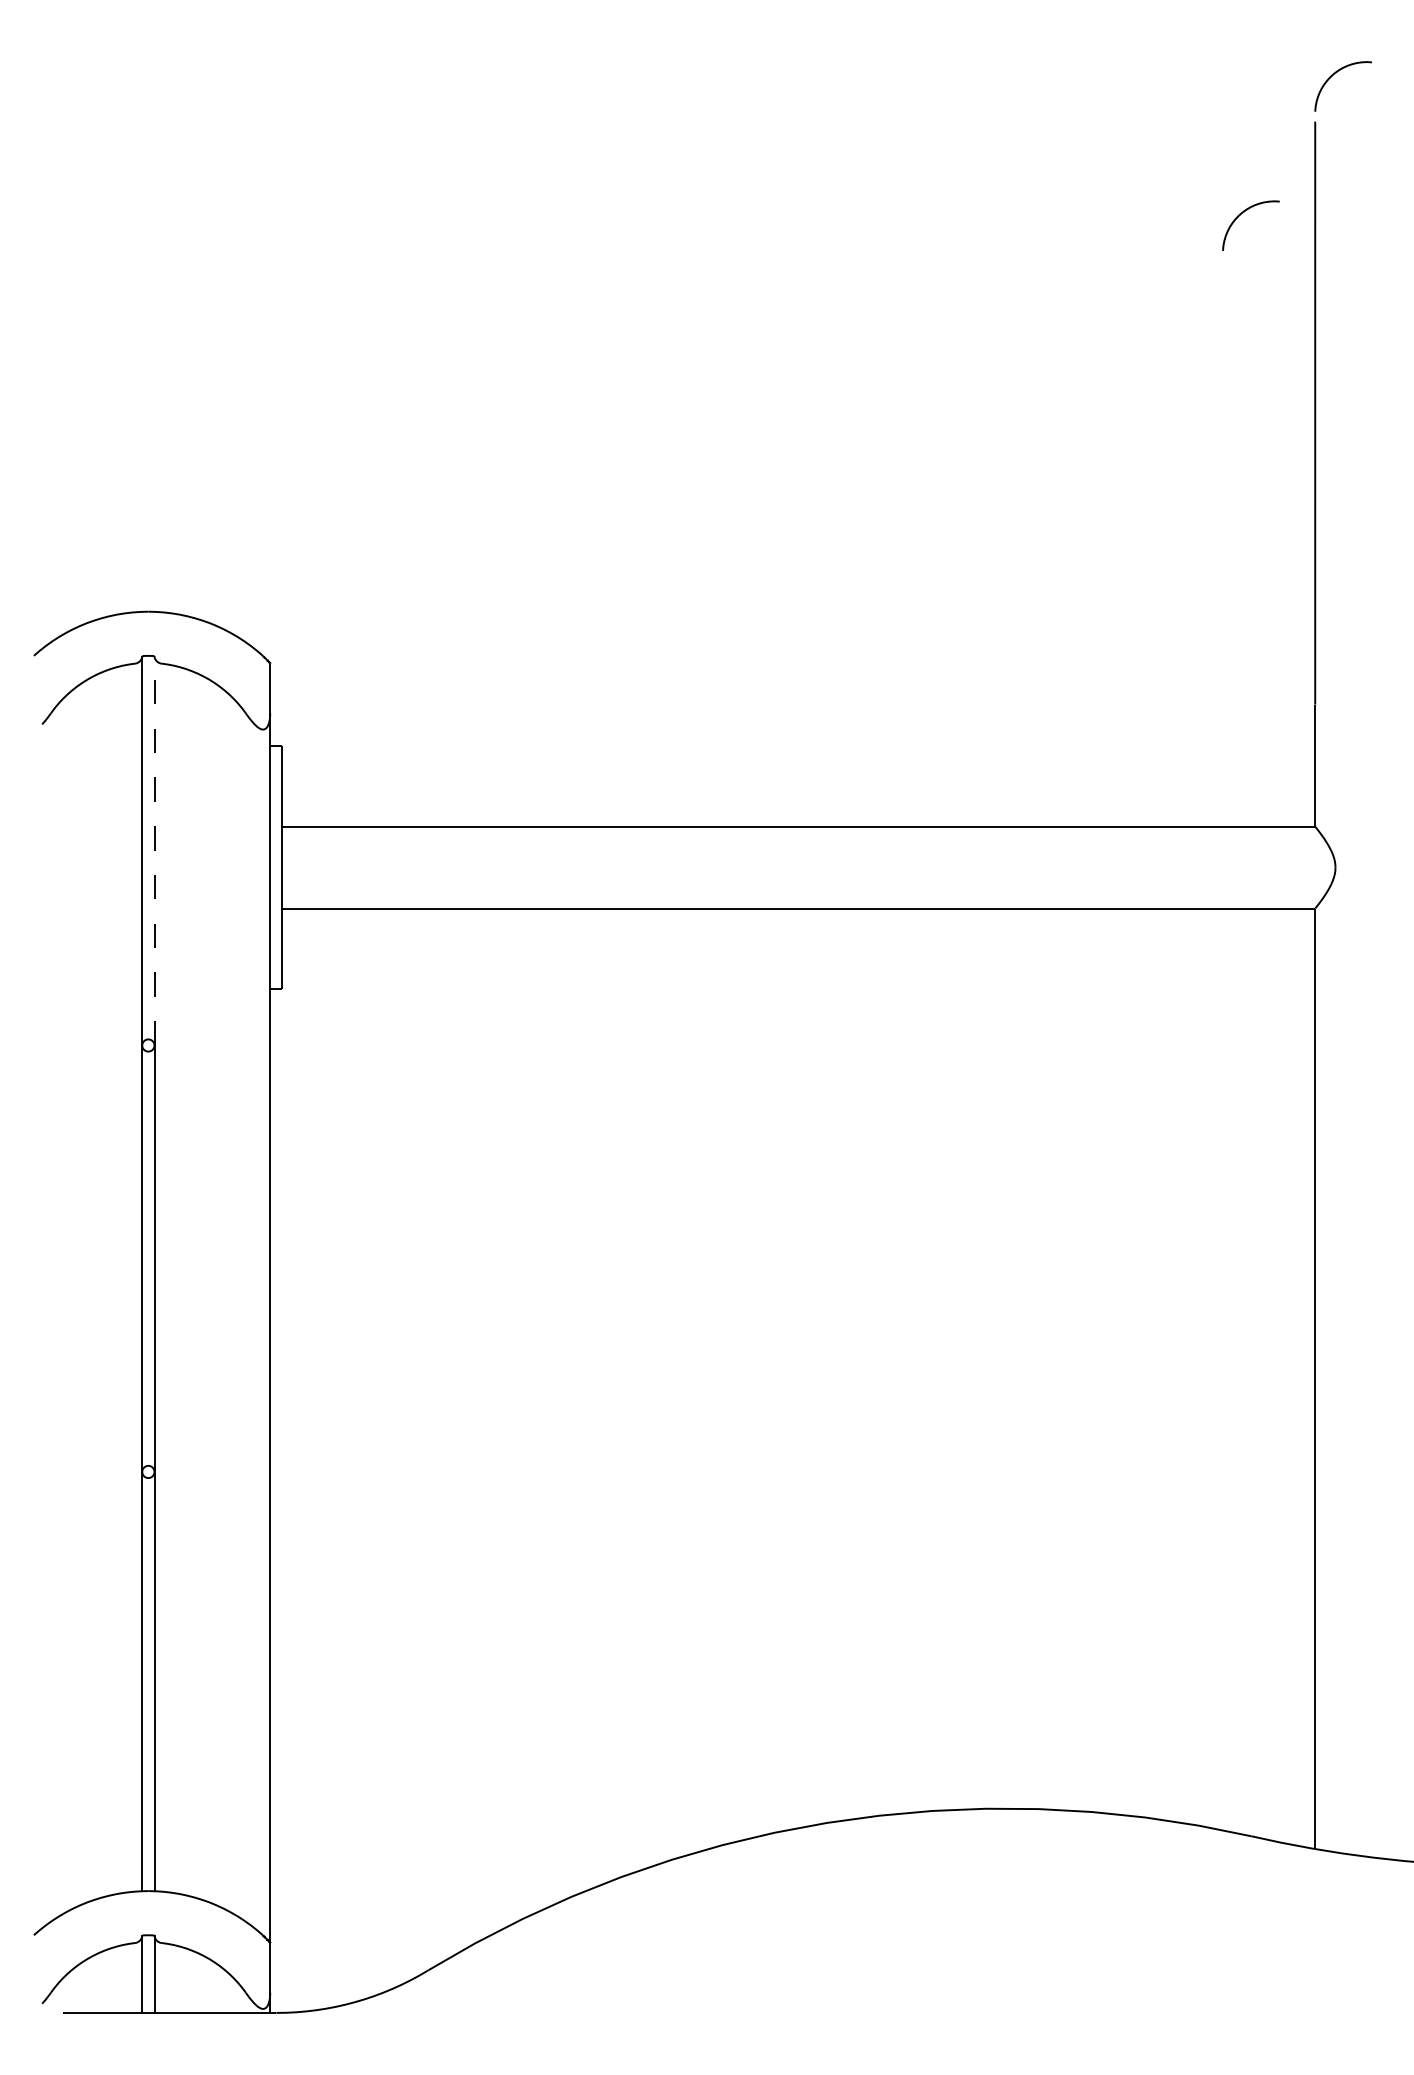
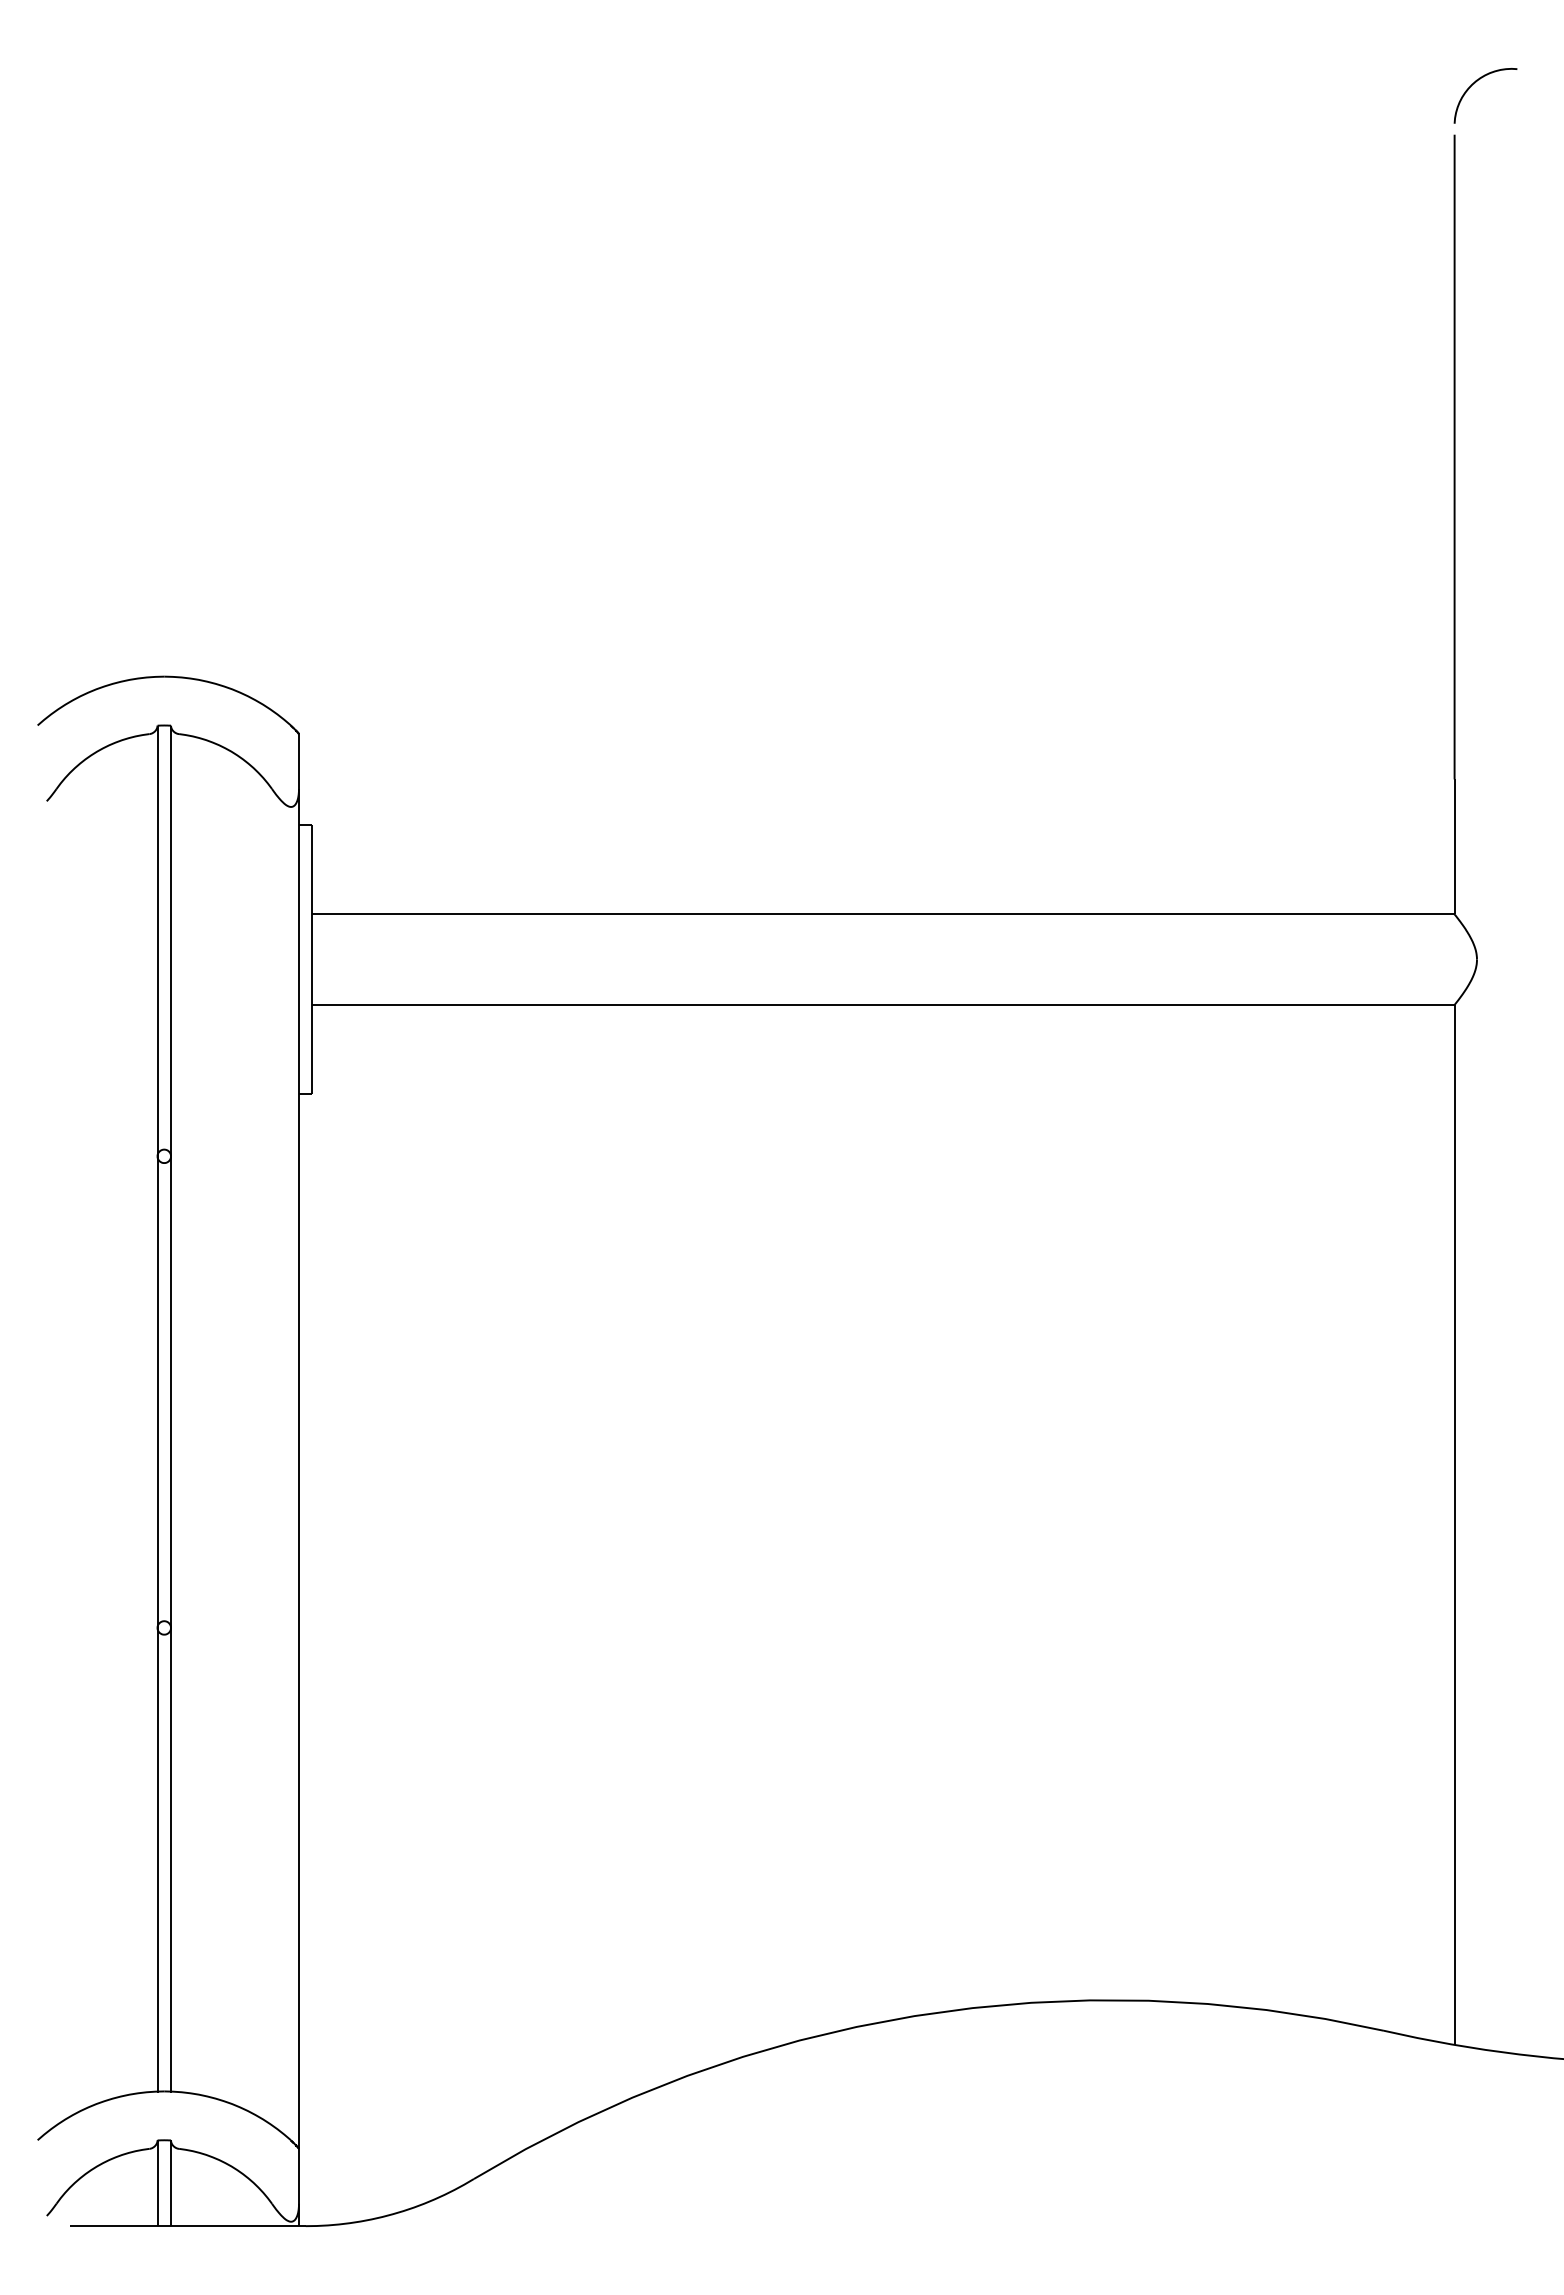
curve: (1241, 214) -> (1373, 237), removed
line: (154, 850) -> (171, 940), dashed -> solid

